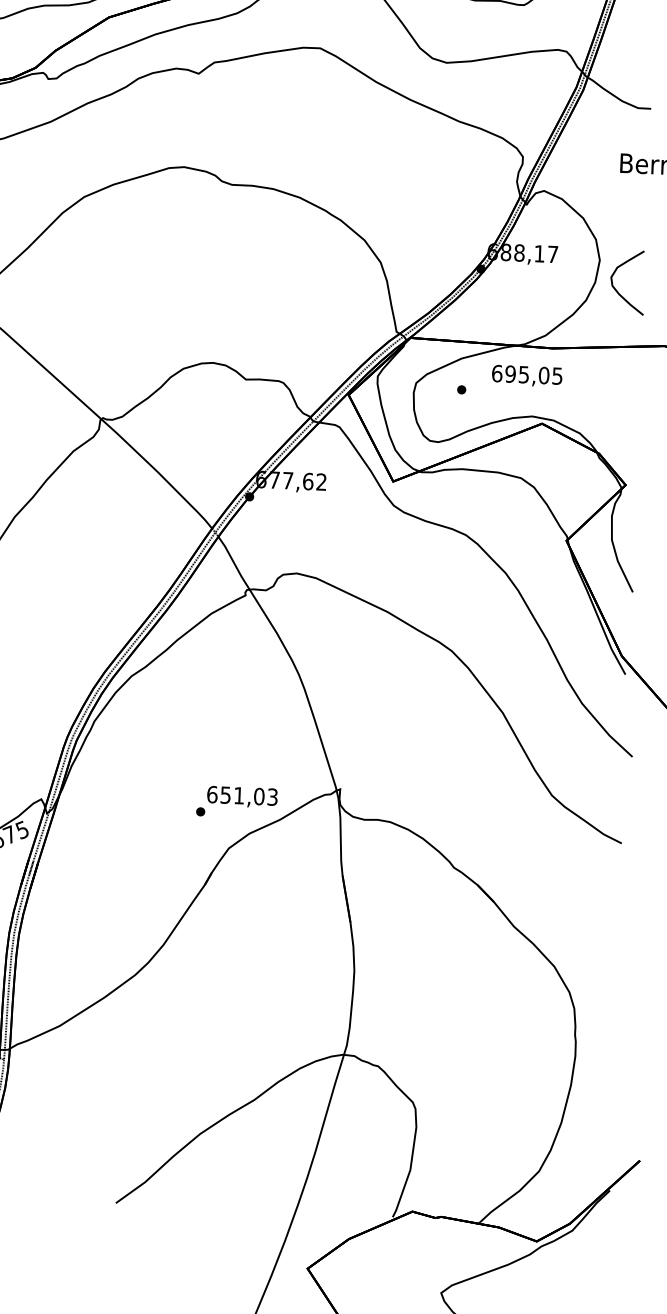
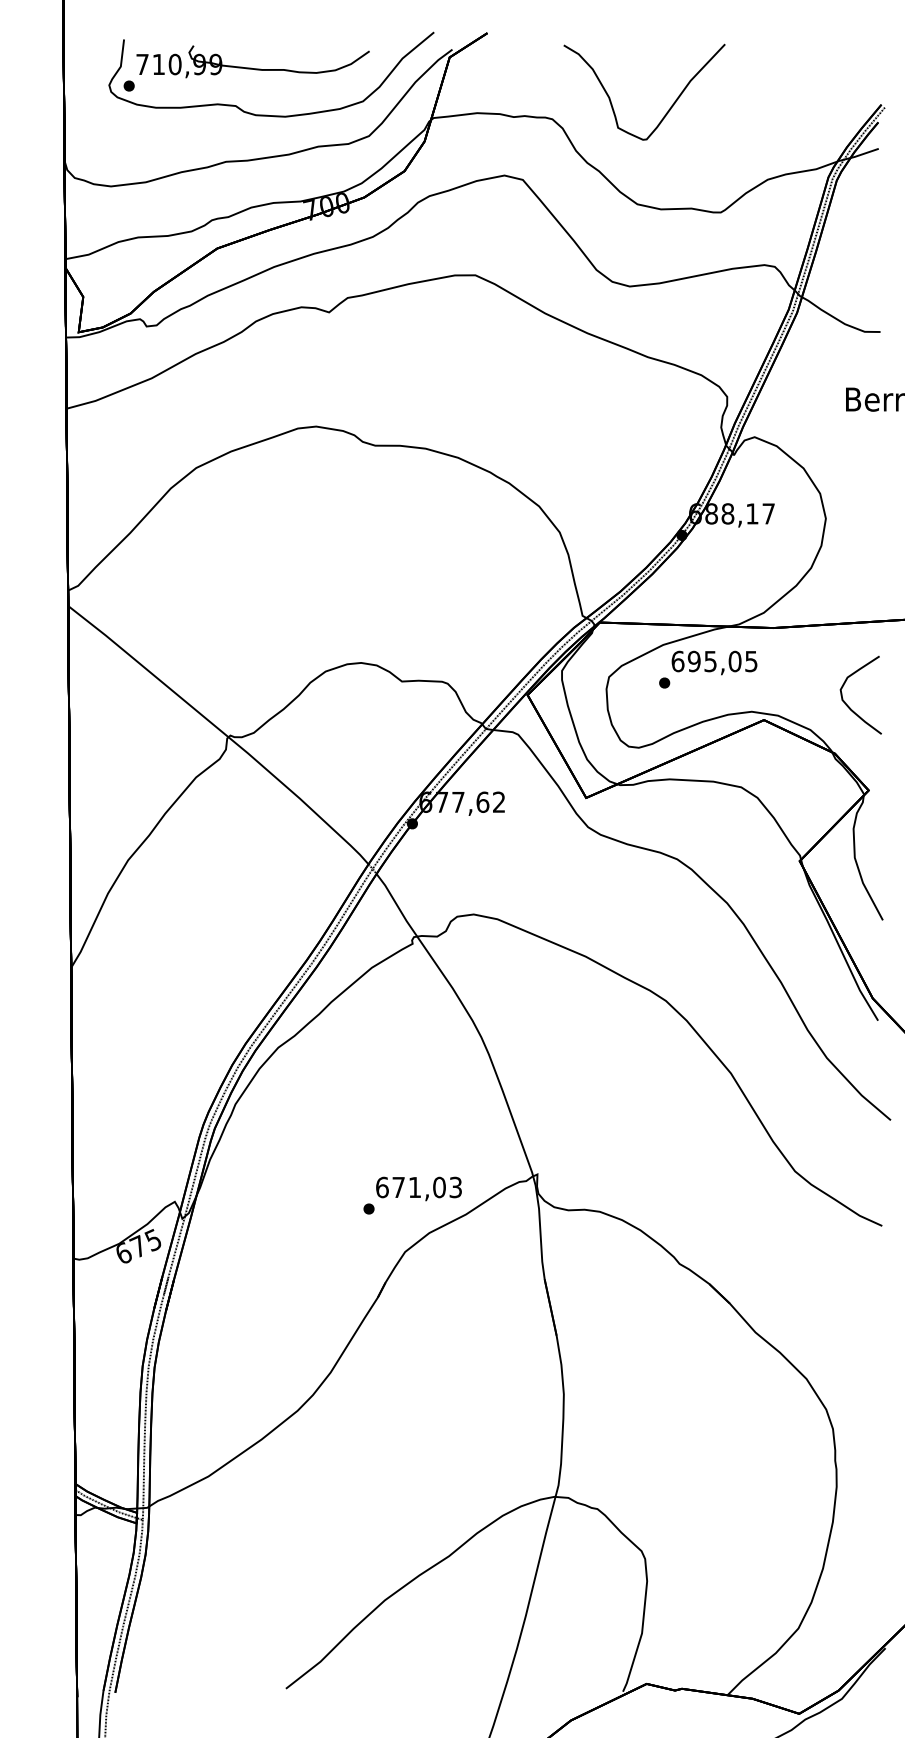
curve: (617, 290) -> (848, 705), moved
text: (527, 375) -> (714, 662), moved
text: (225, 795) -> (398, 1187), 651,03 -> 671,03

